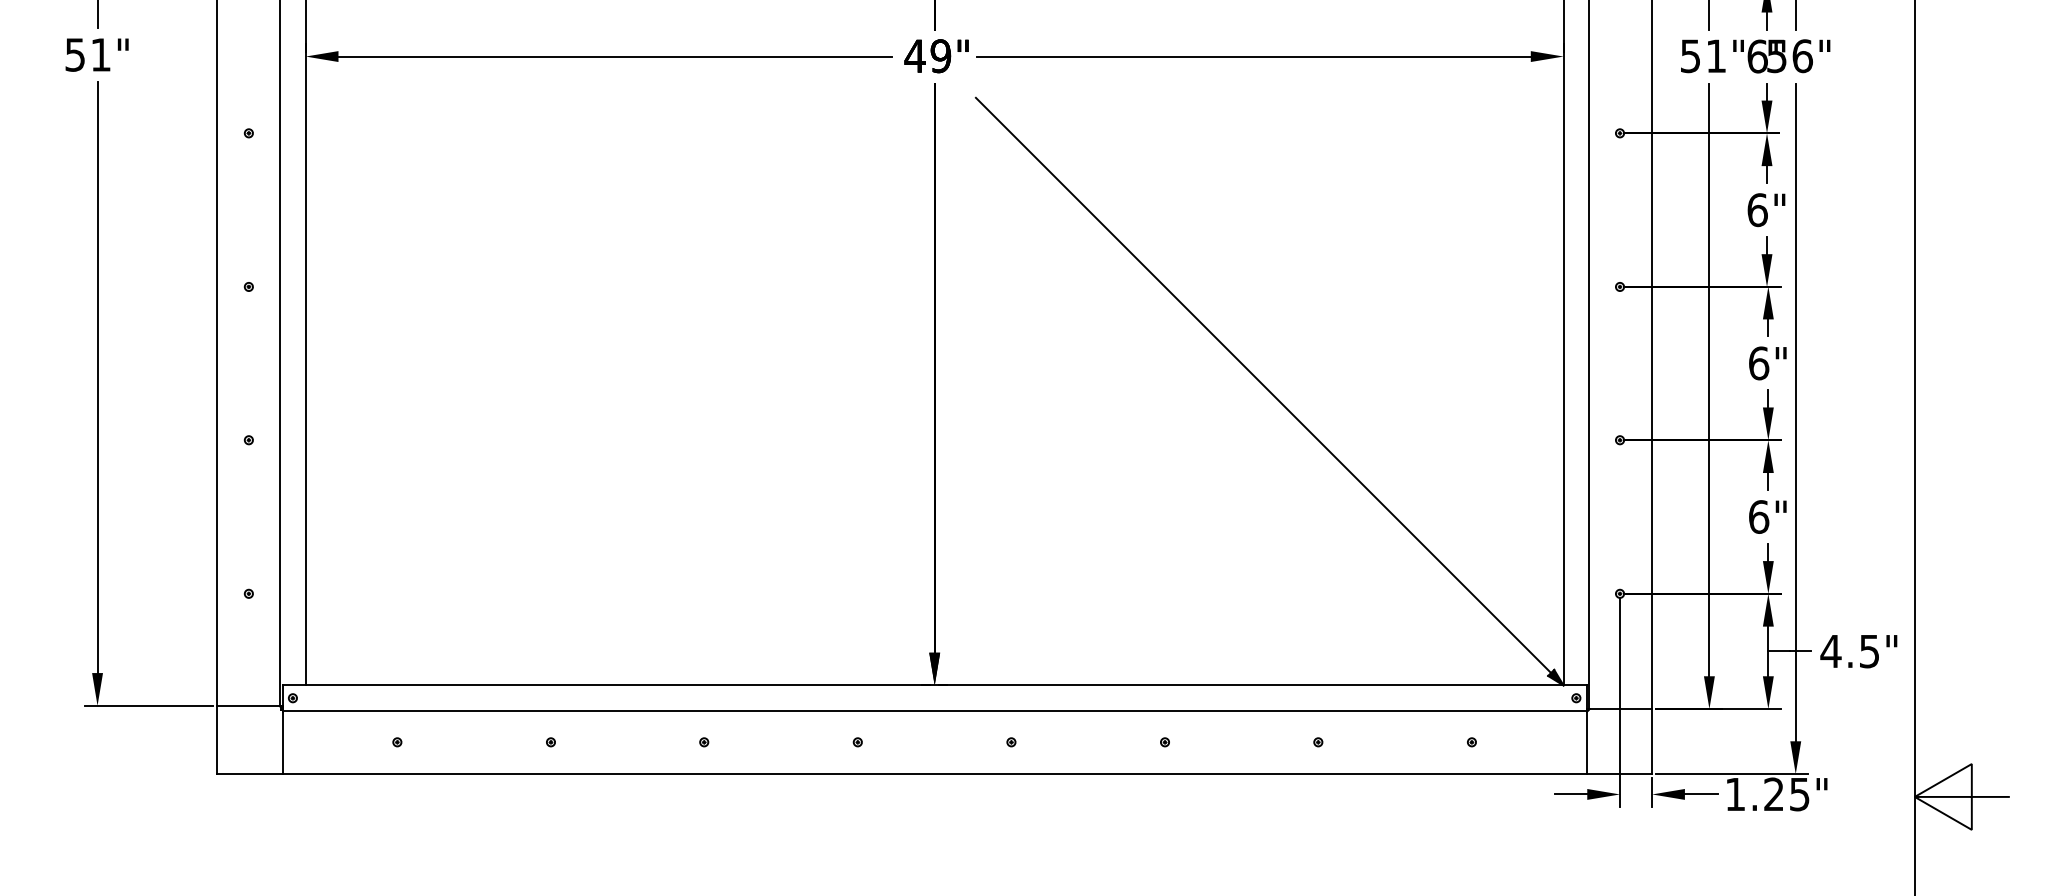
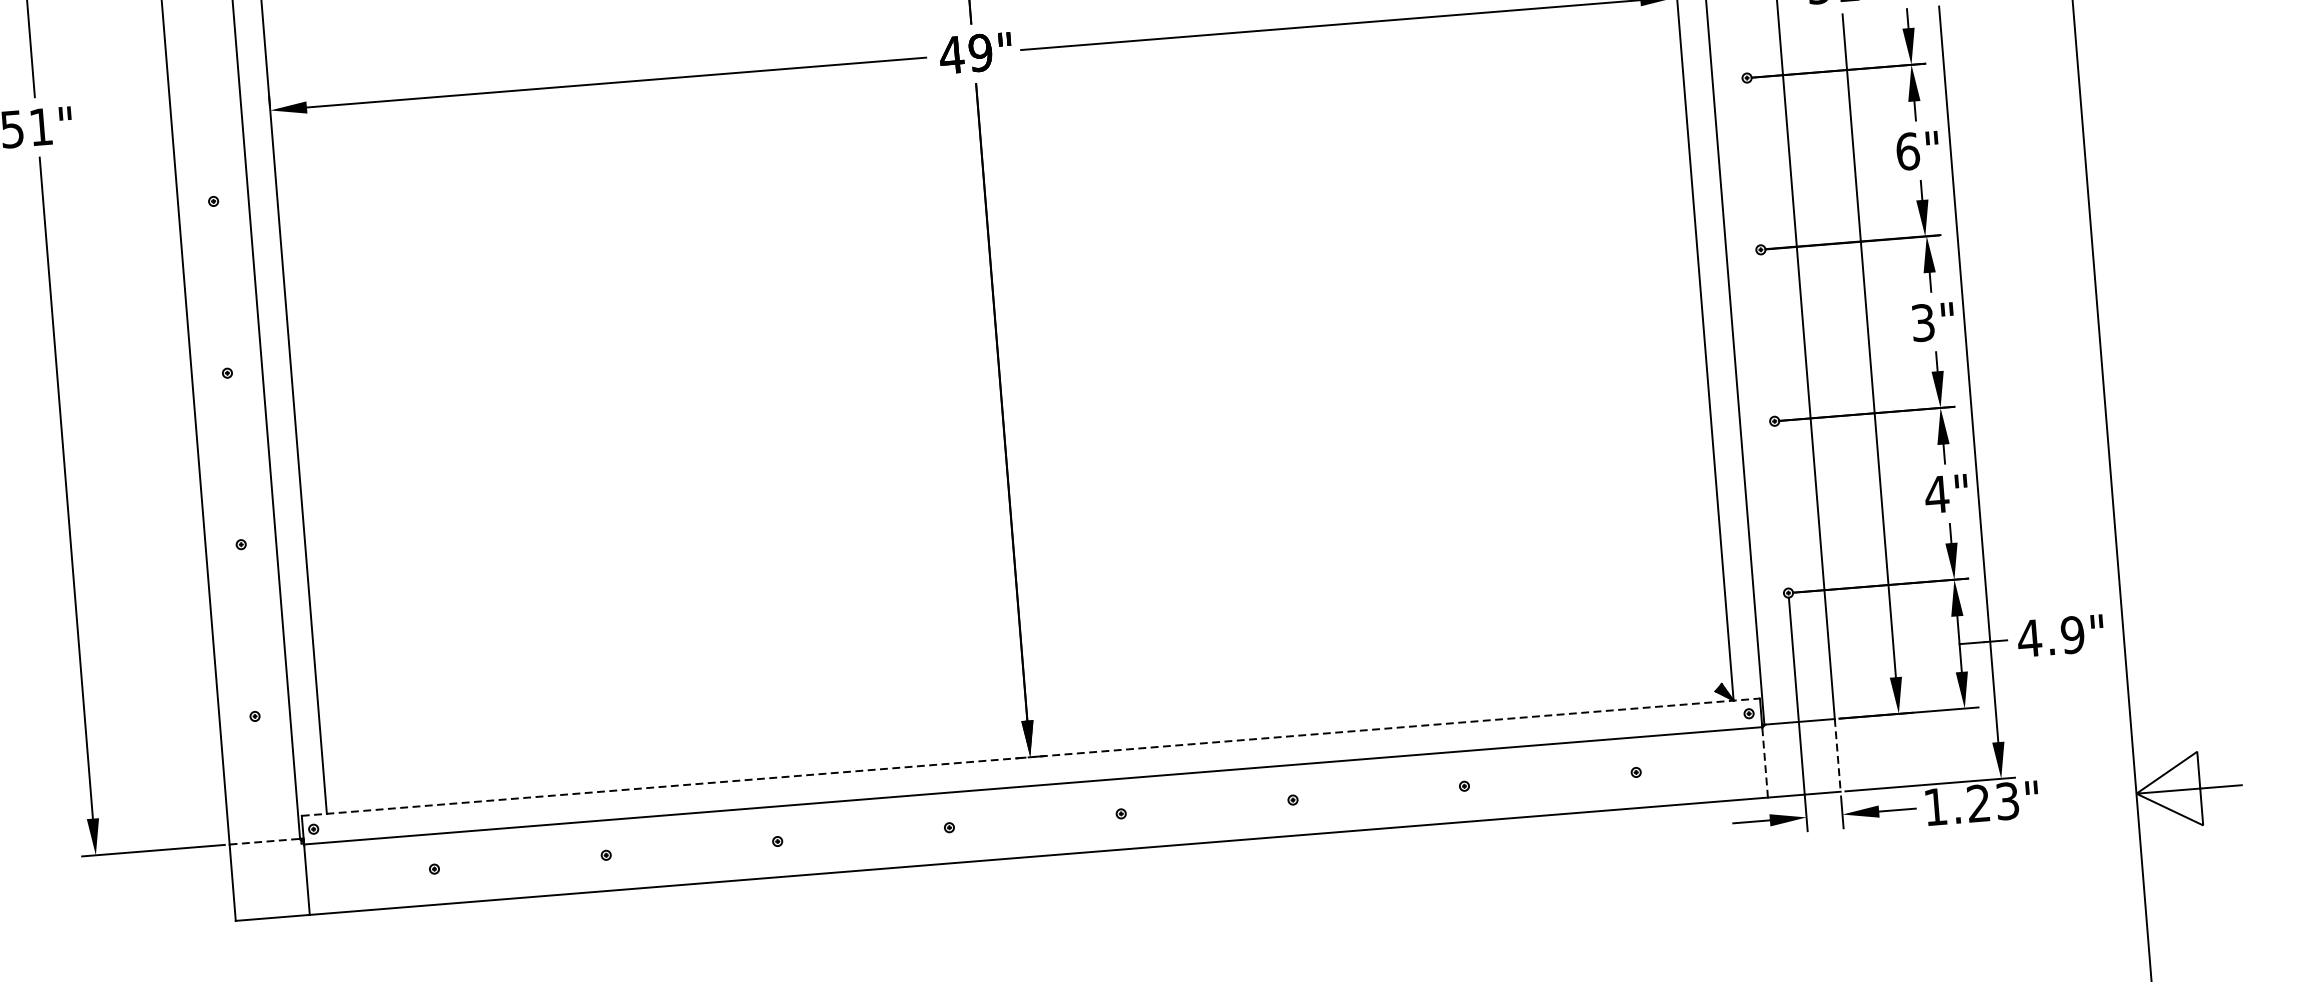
text: (1759, 363) -> (1923, 322), 6" -> 3"
line: (1265, 387) -> (1373, 394), removed
text: (1758, 516) -> (1936, 494), 6" -> 4"
text: (1869, 651) -> (2072, 635), 4.5" -> 4.9"
line: (935, 685) -> (1031, 757), solid -> dashed
line: (249, 705) -> (265, 841), solid -> dashed
line: (1652, 741) -> (1838, 755), solid -> dashed
line: (1587, 743) -> (1765, 763), solid -> dashed
text: (1799, 793) -> (2007, 800), 1.25" -> 1.23"

